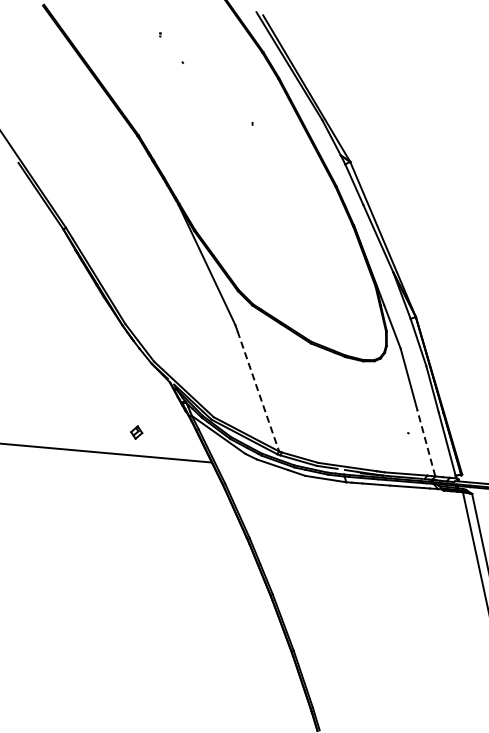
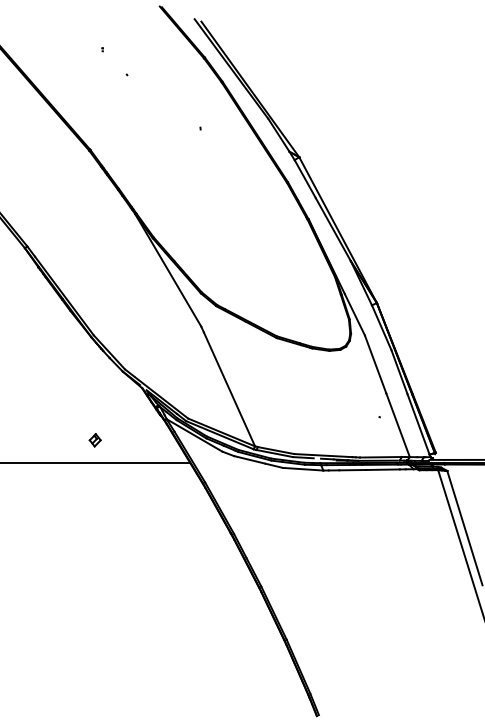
line: (258, 391) -> (229, 389), dashed -> solid
part: (135, 432) -> (94, 440), moved
line: (426, 443) -> (398, 425), dashed -> solid

